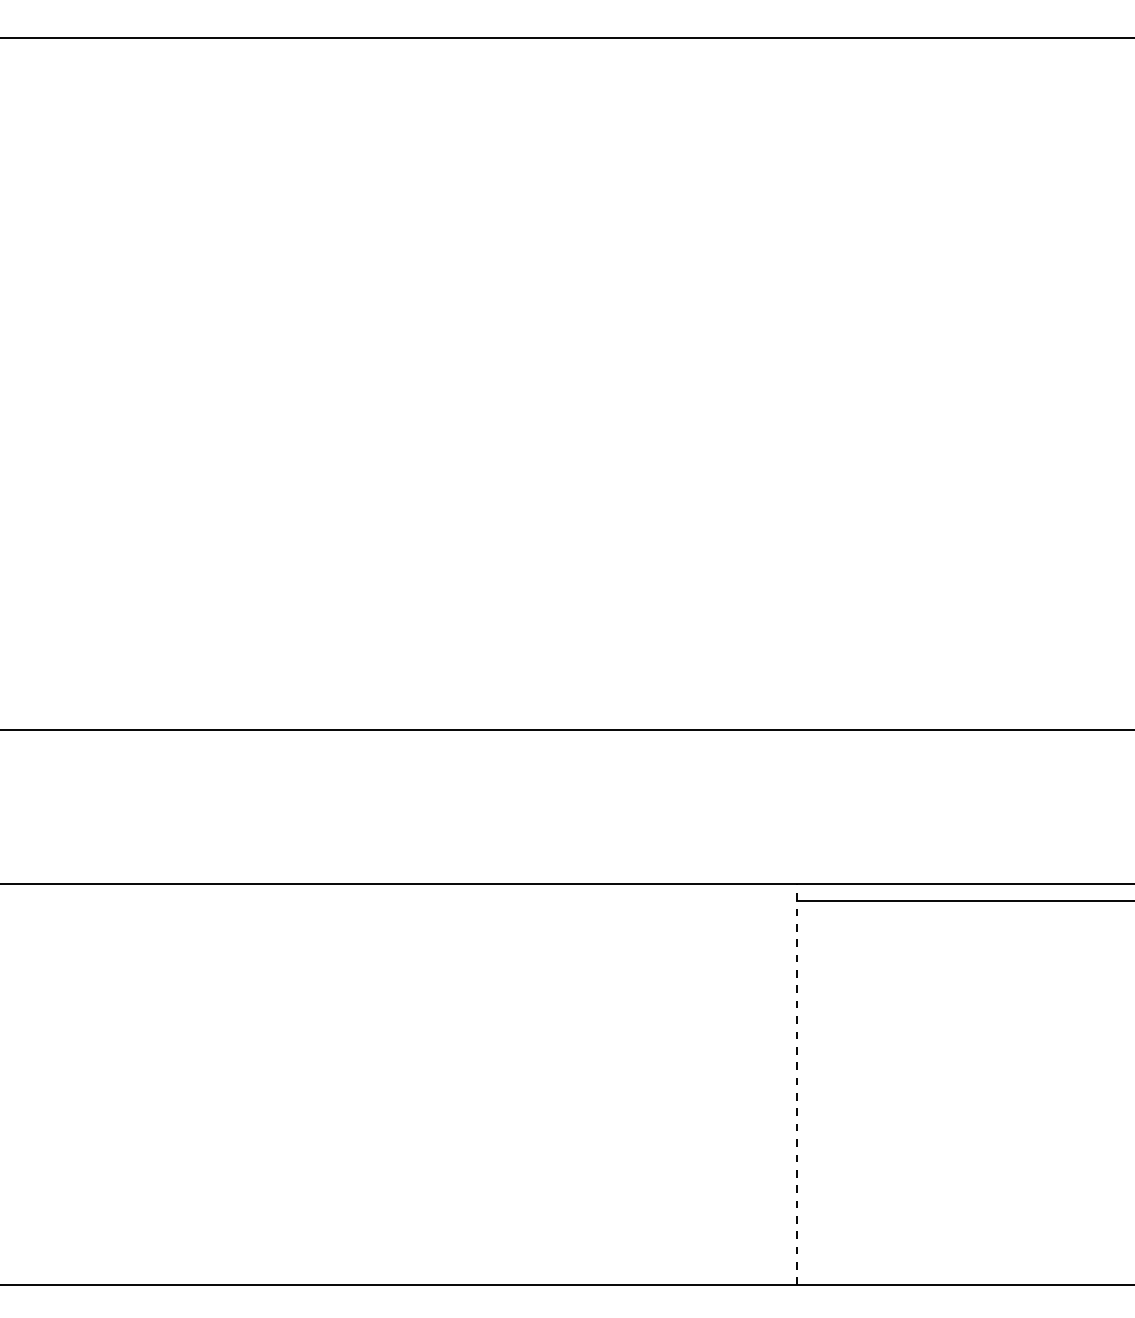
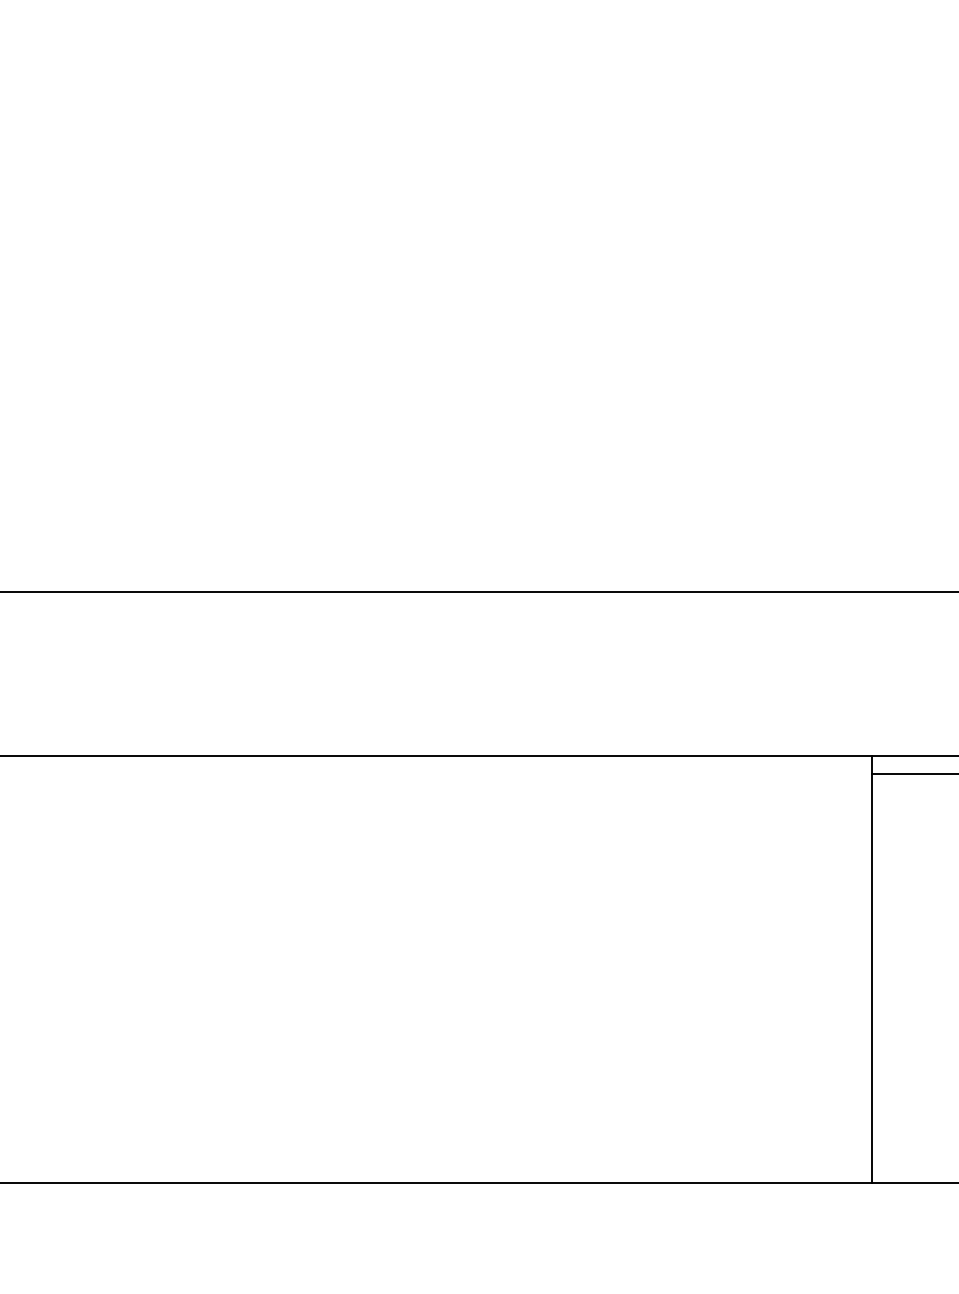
line: (797, 1084) -> (872, 969), dashed -> solid

